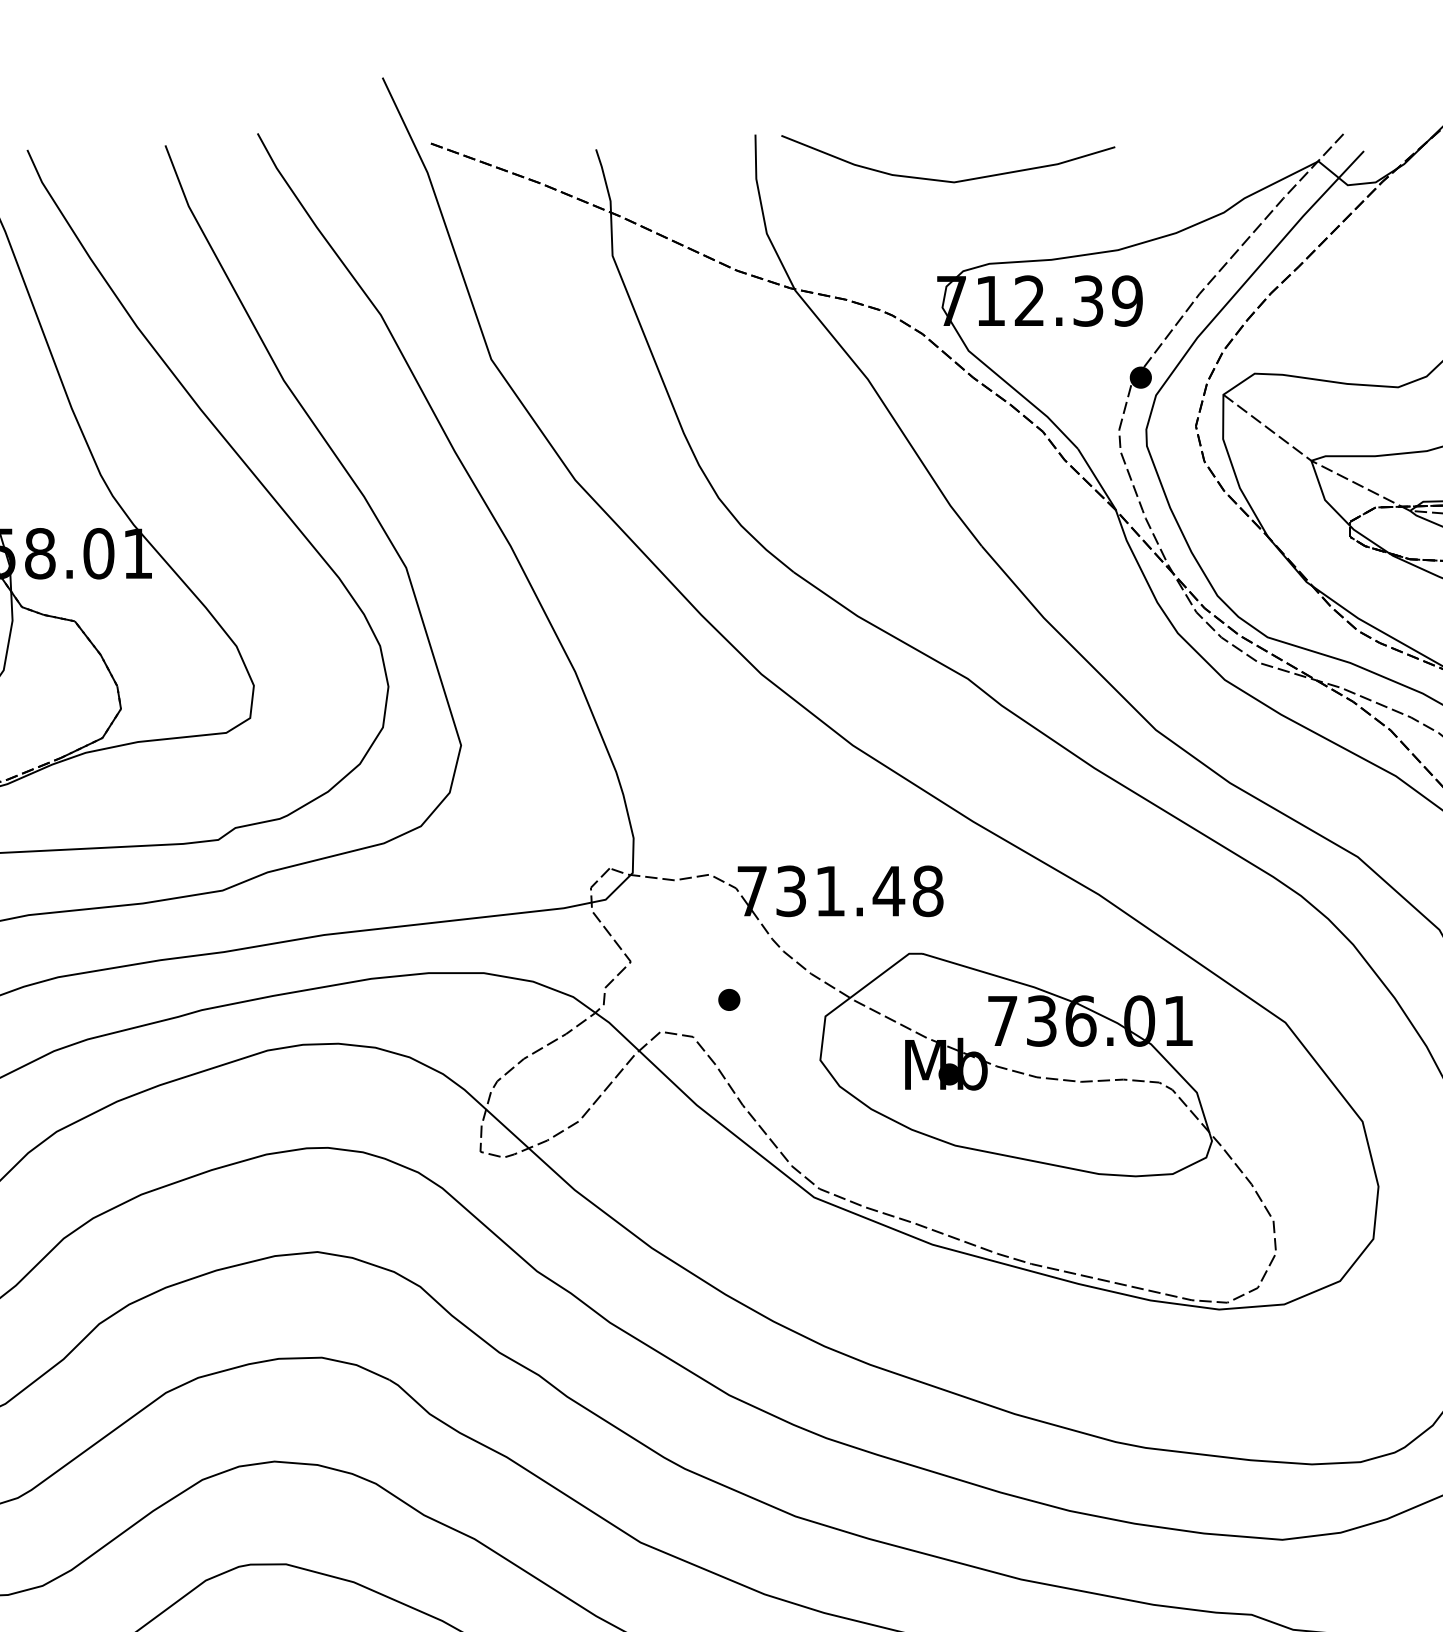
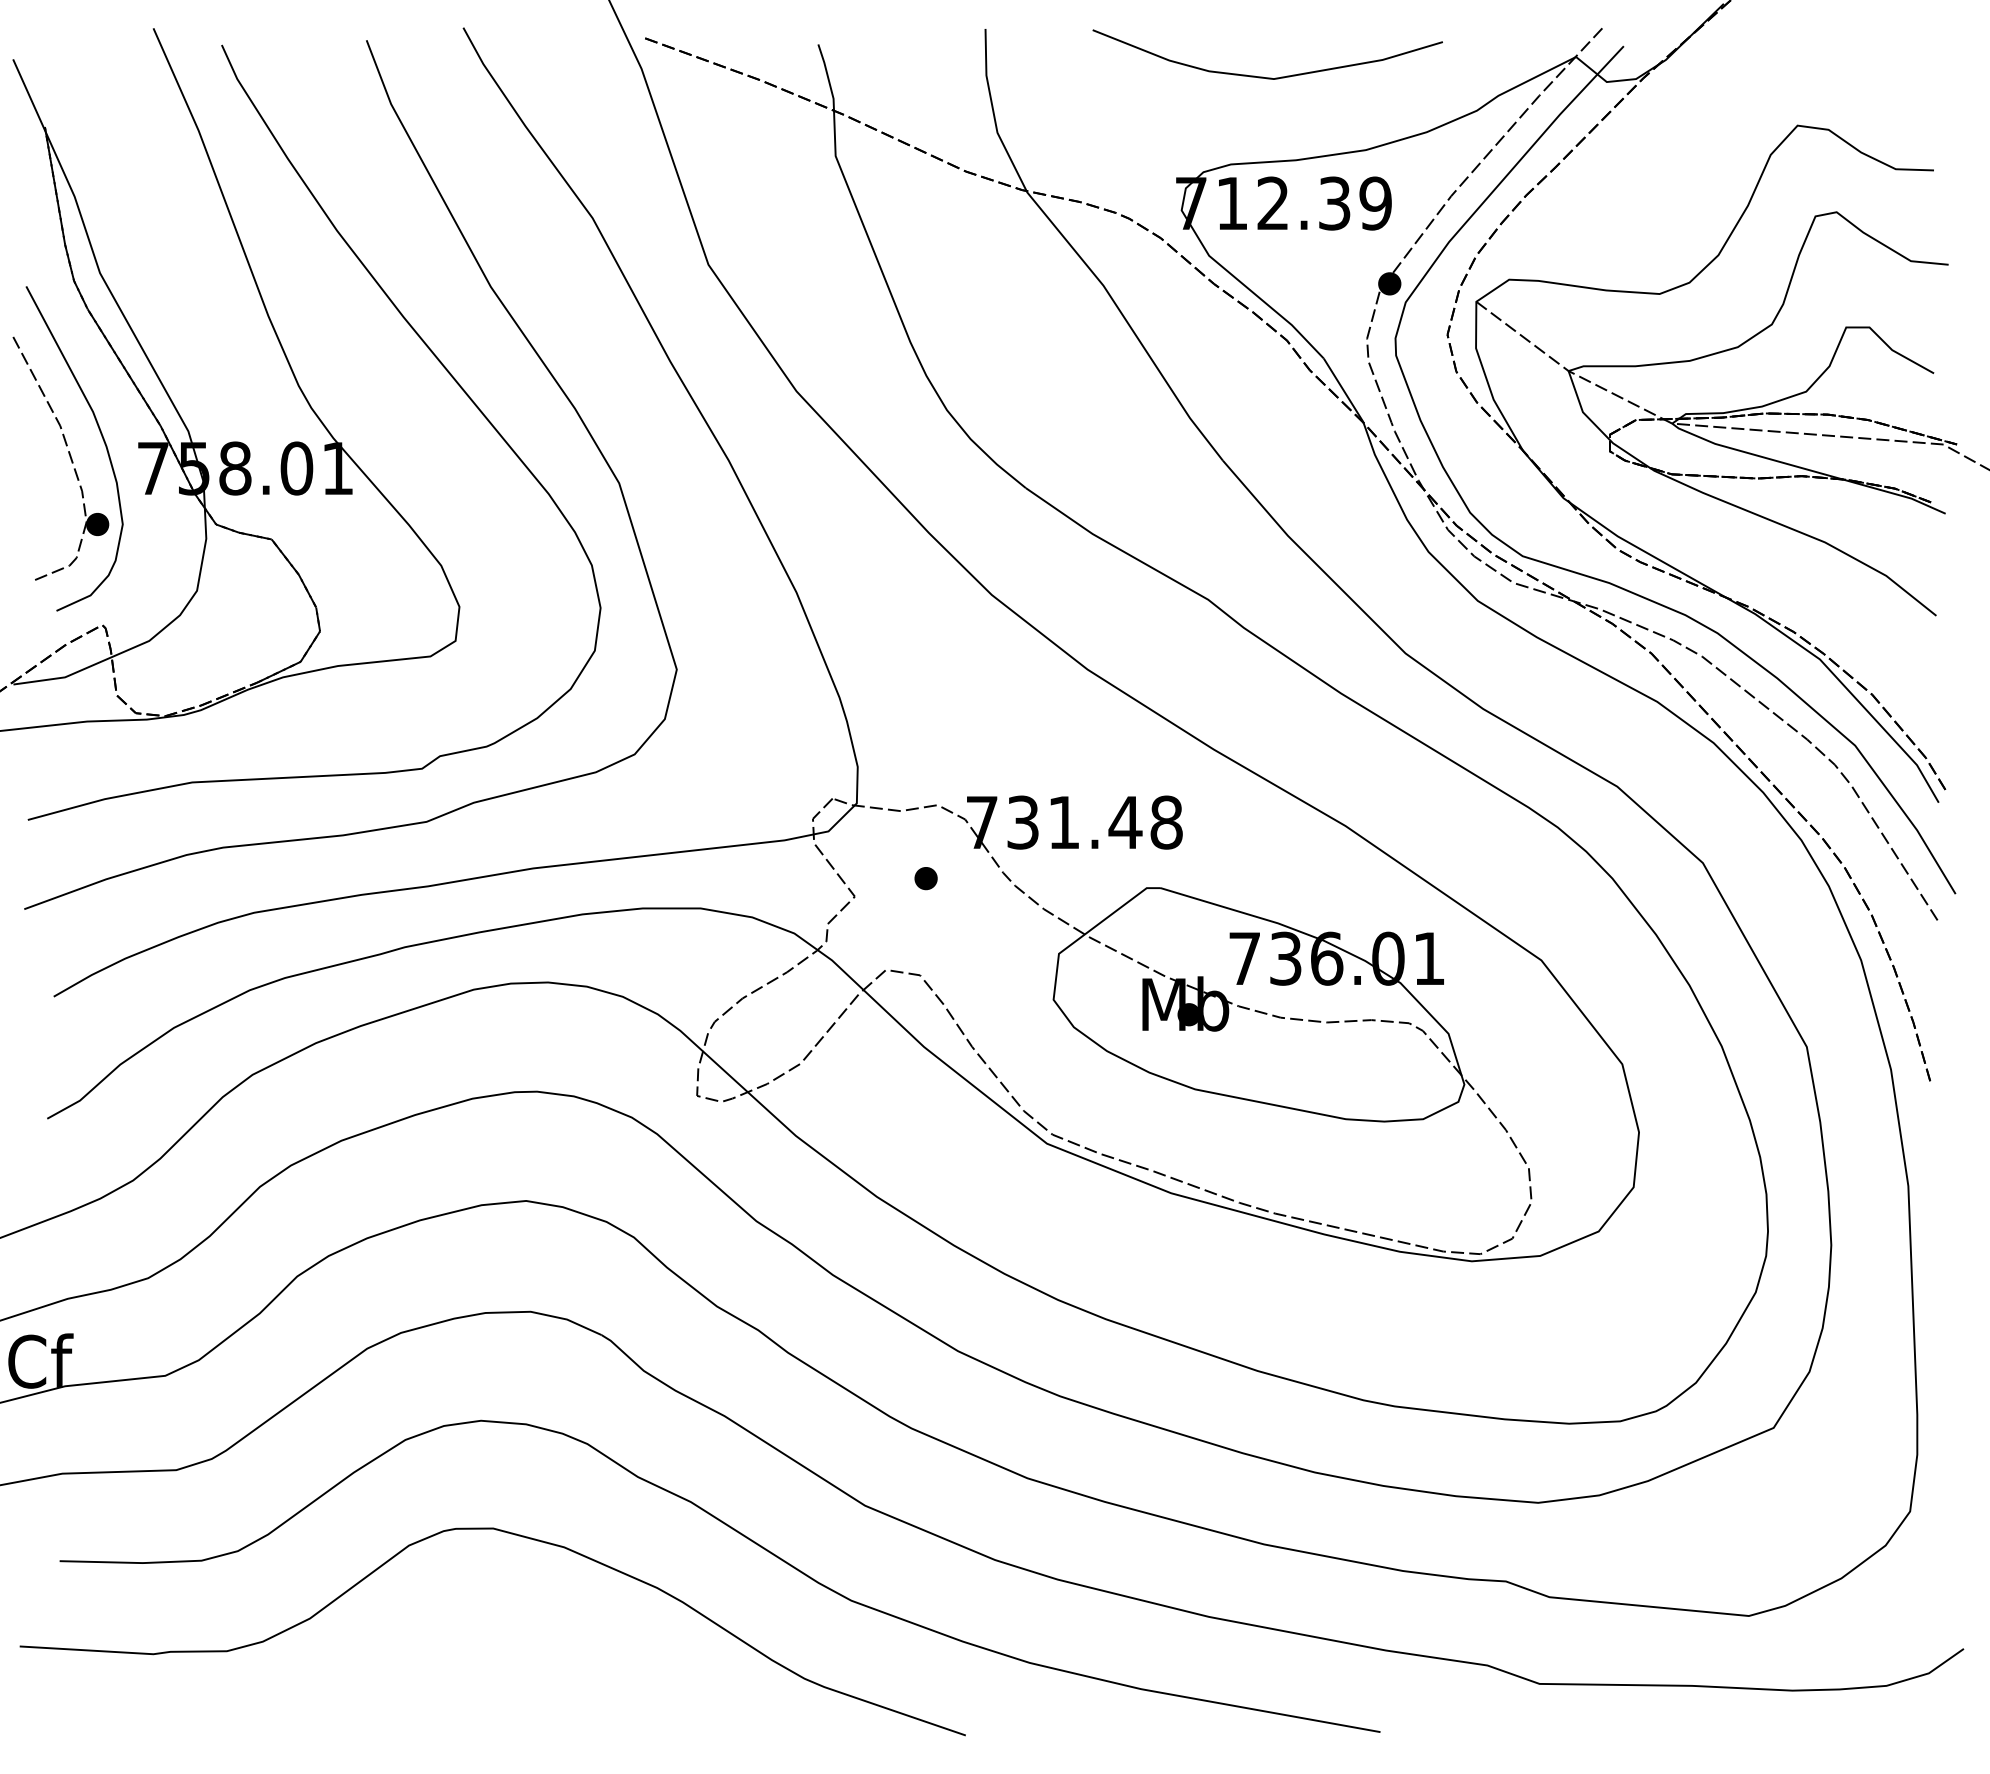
curve: (944, 179) -> (1263, 76), moved
part: (728, 999) -> (925, 878), moved

